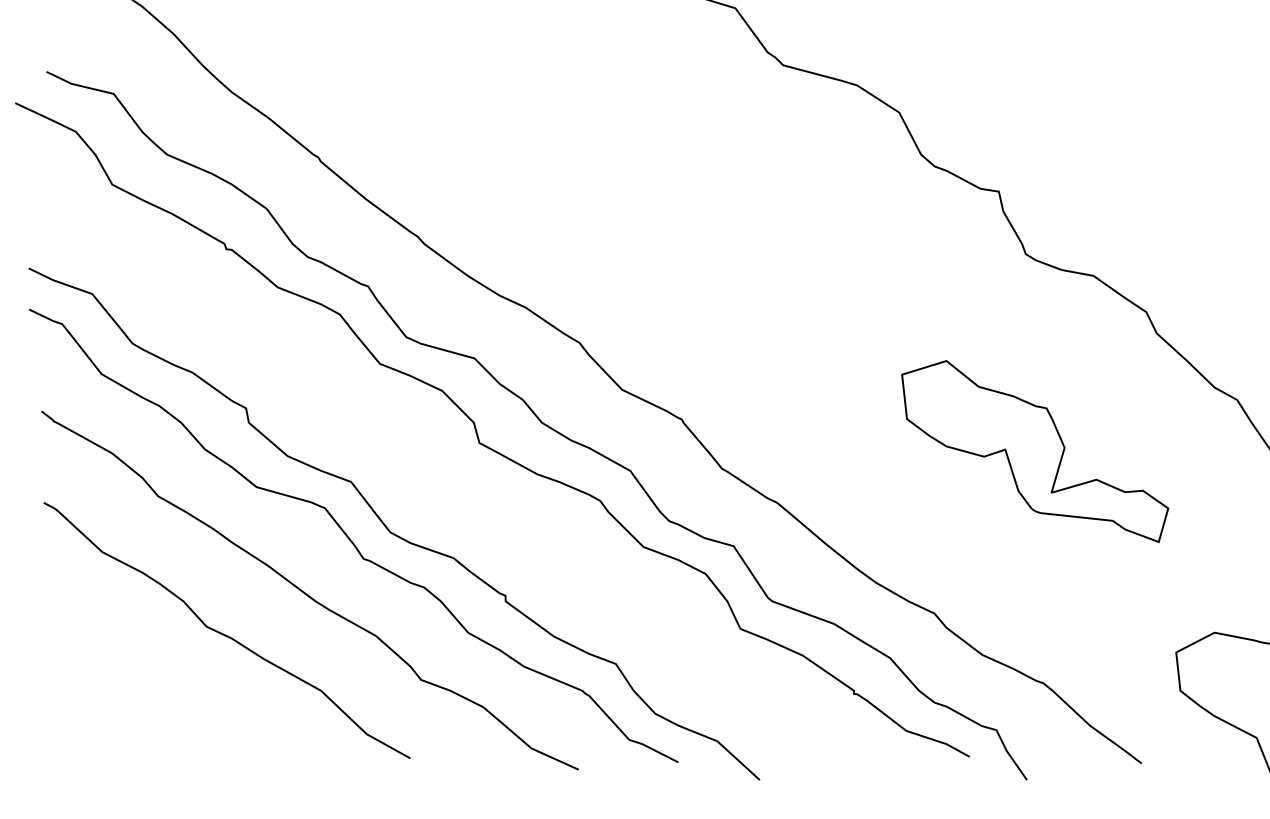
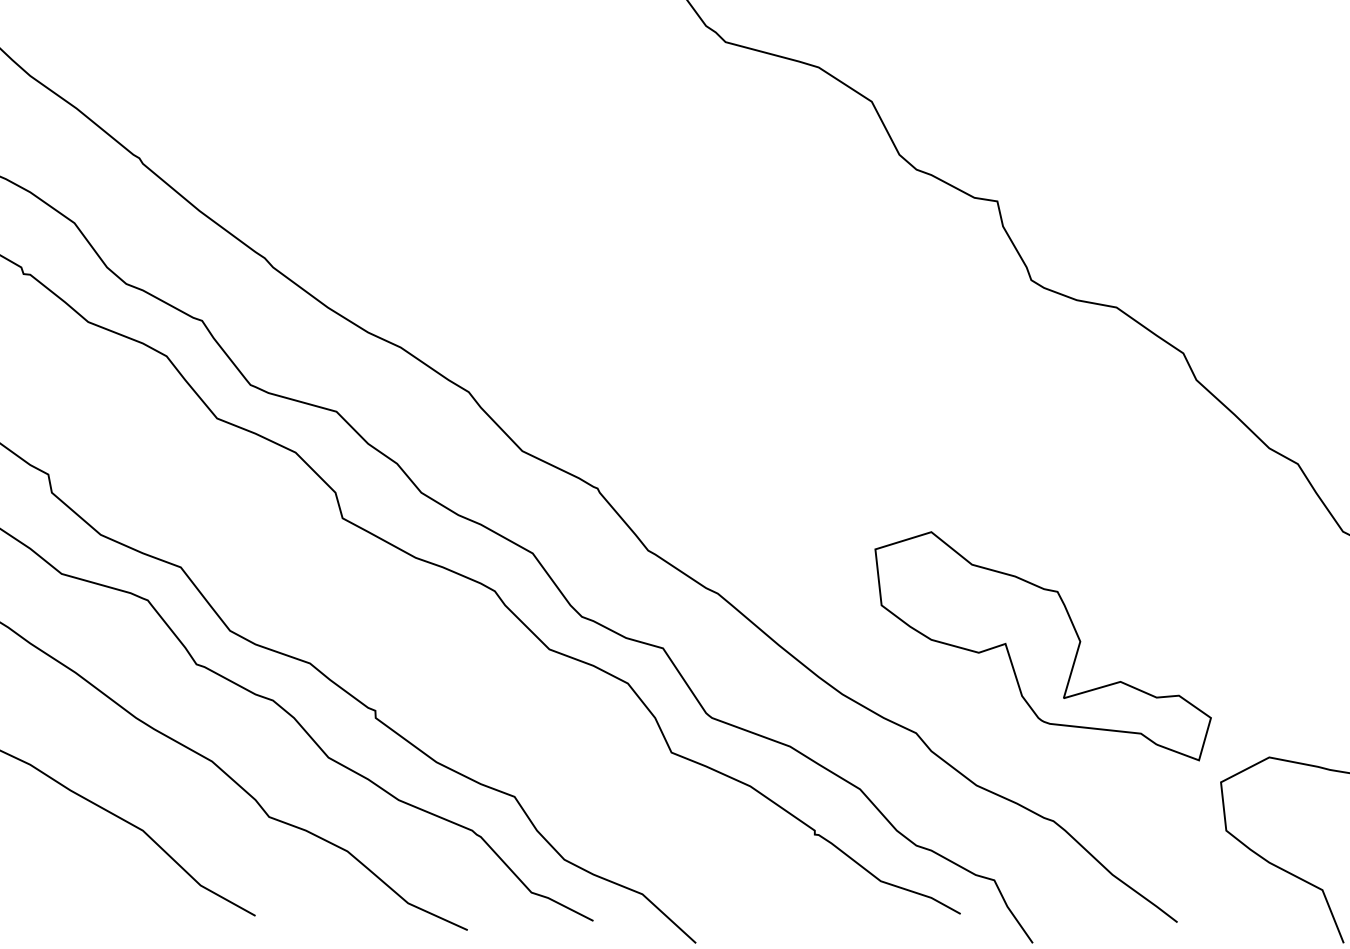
part: (1035, 451) -> (1043, 646), moved

